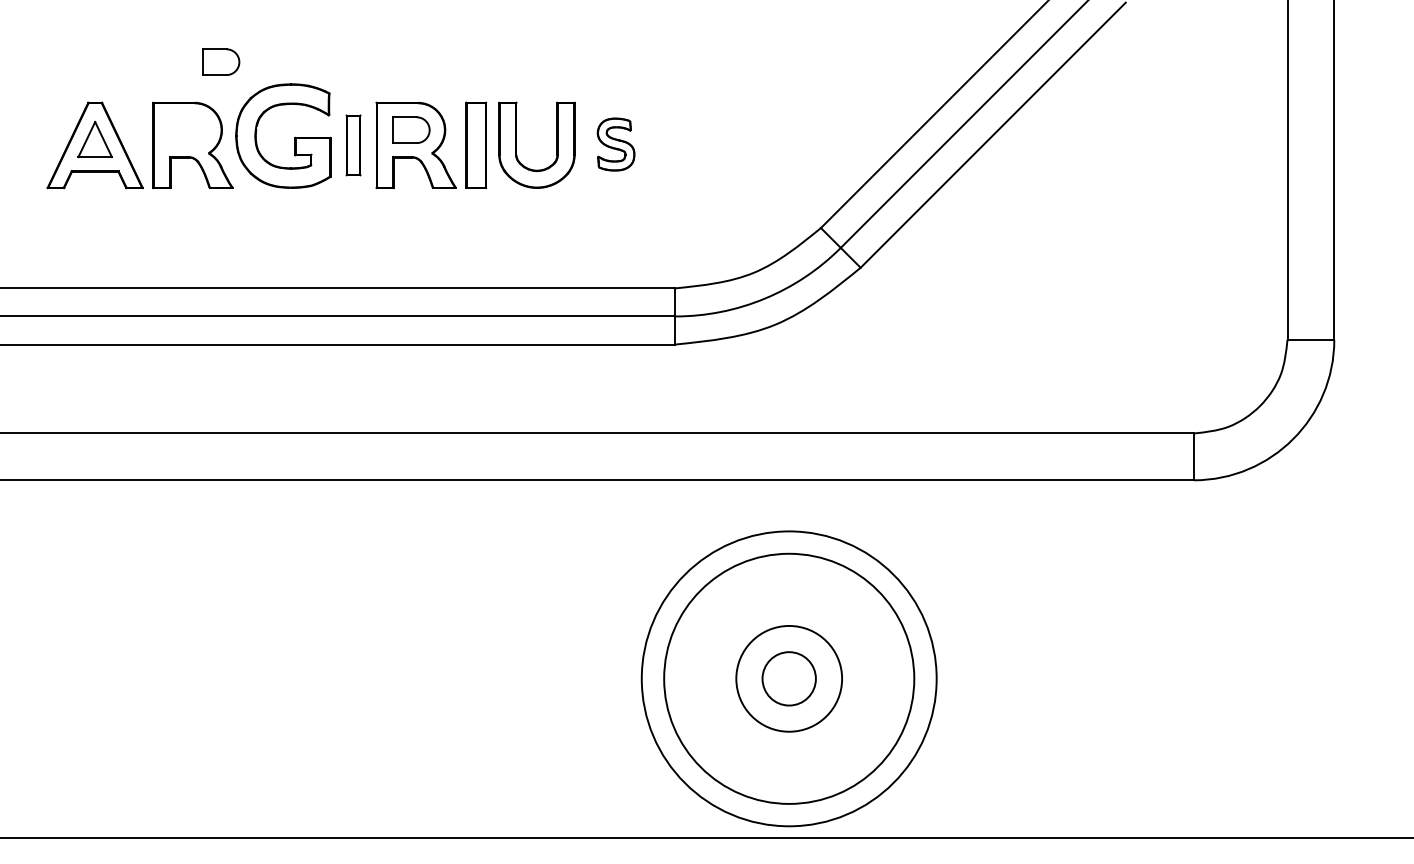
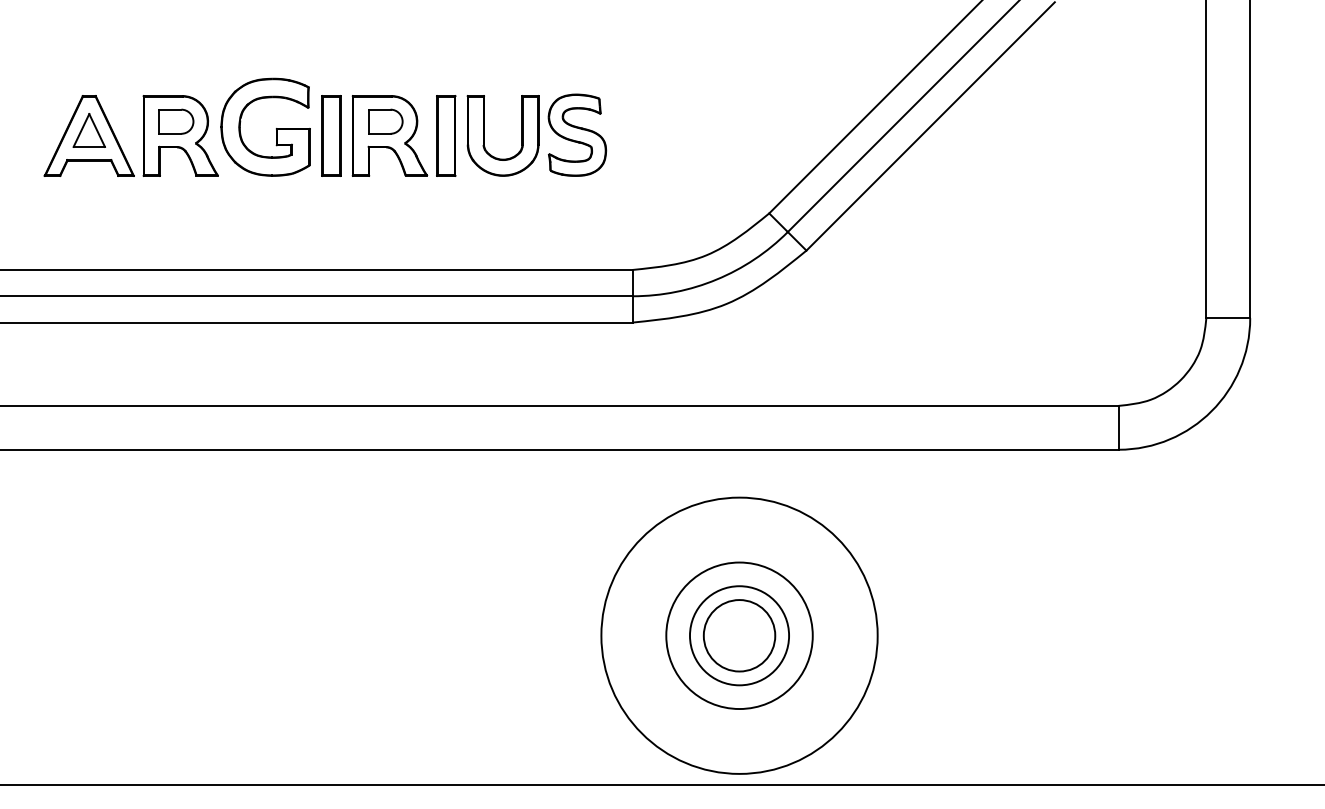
part: (221, 61) -> (176, 121), moved
part: (615, 144) -> (576, 135), size x1.67
part: (353, 145) -> (331, 136), size x1.43
circle: (789, 678) -> (739, 635), size x0.62
circle: (789, 678) -> (739, 635), size x1.43

